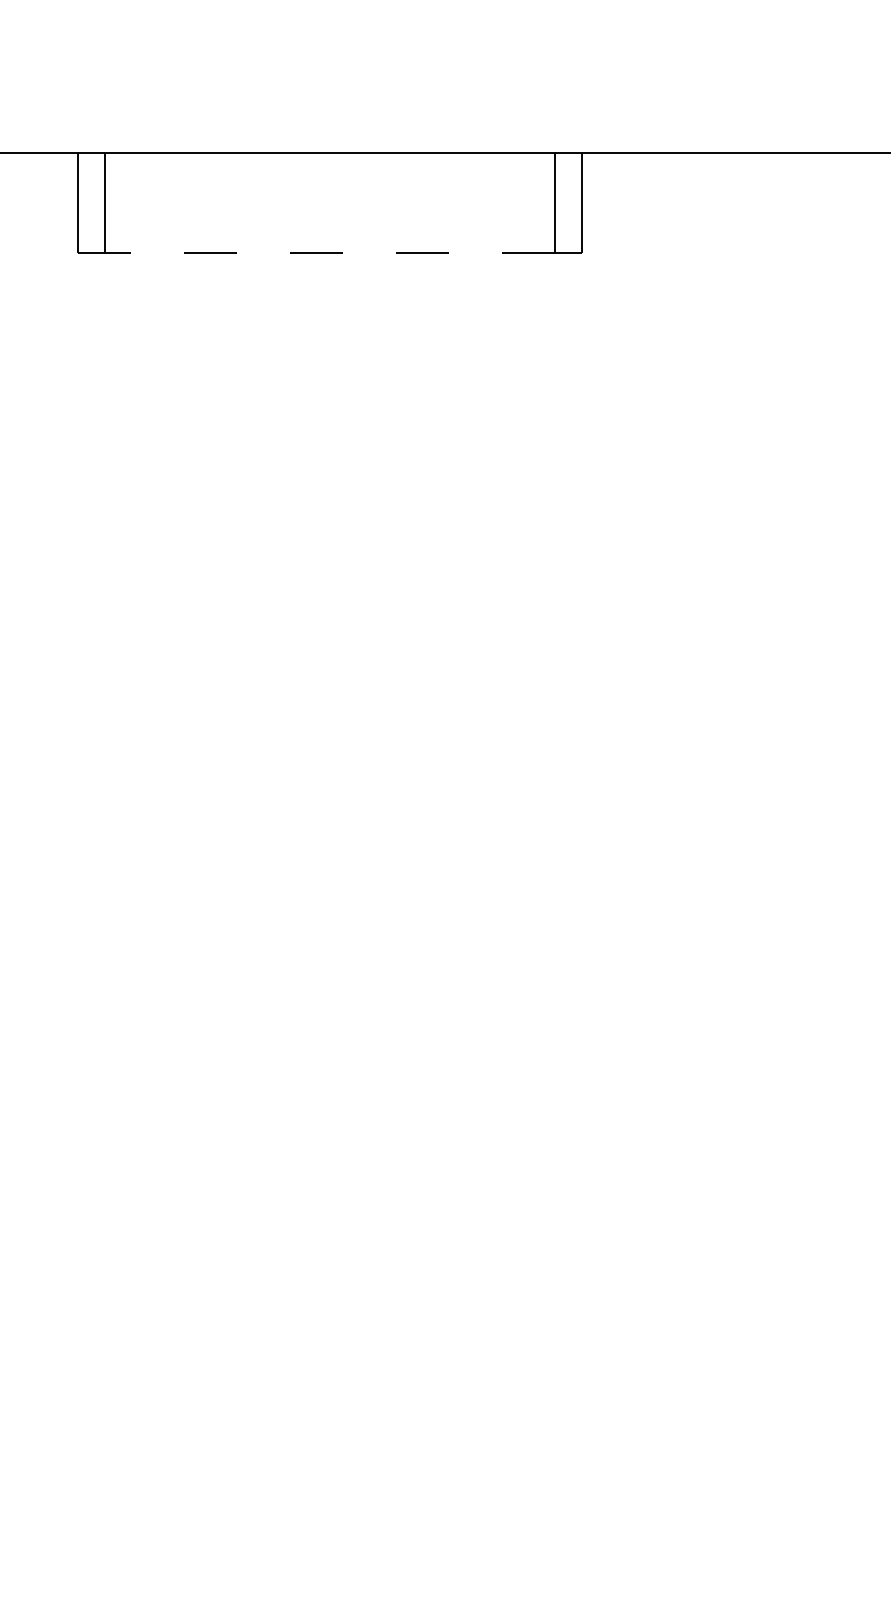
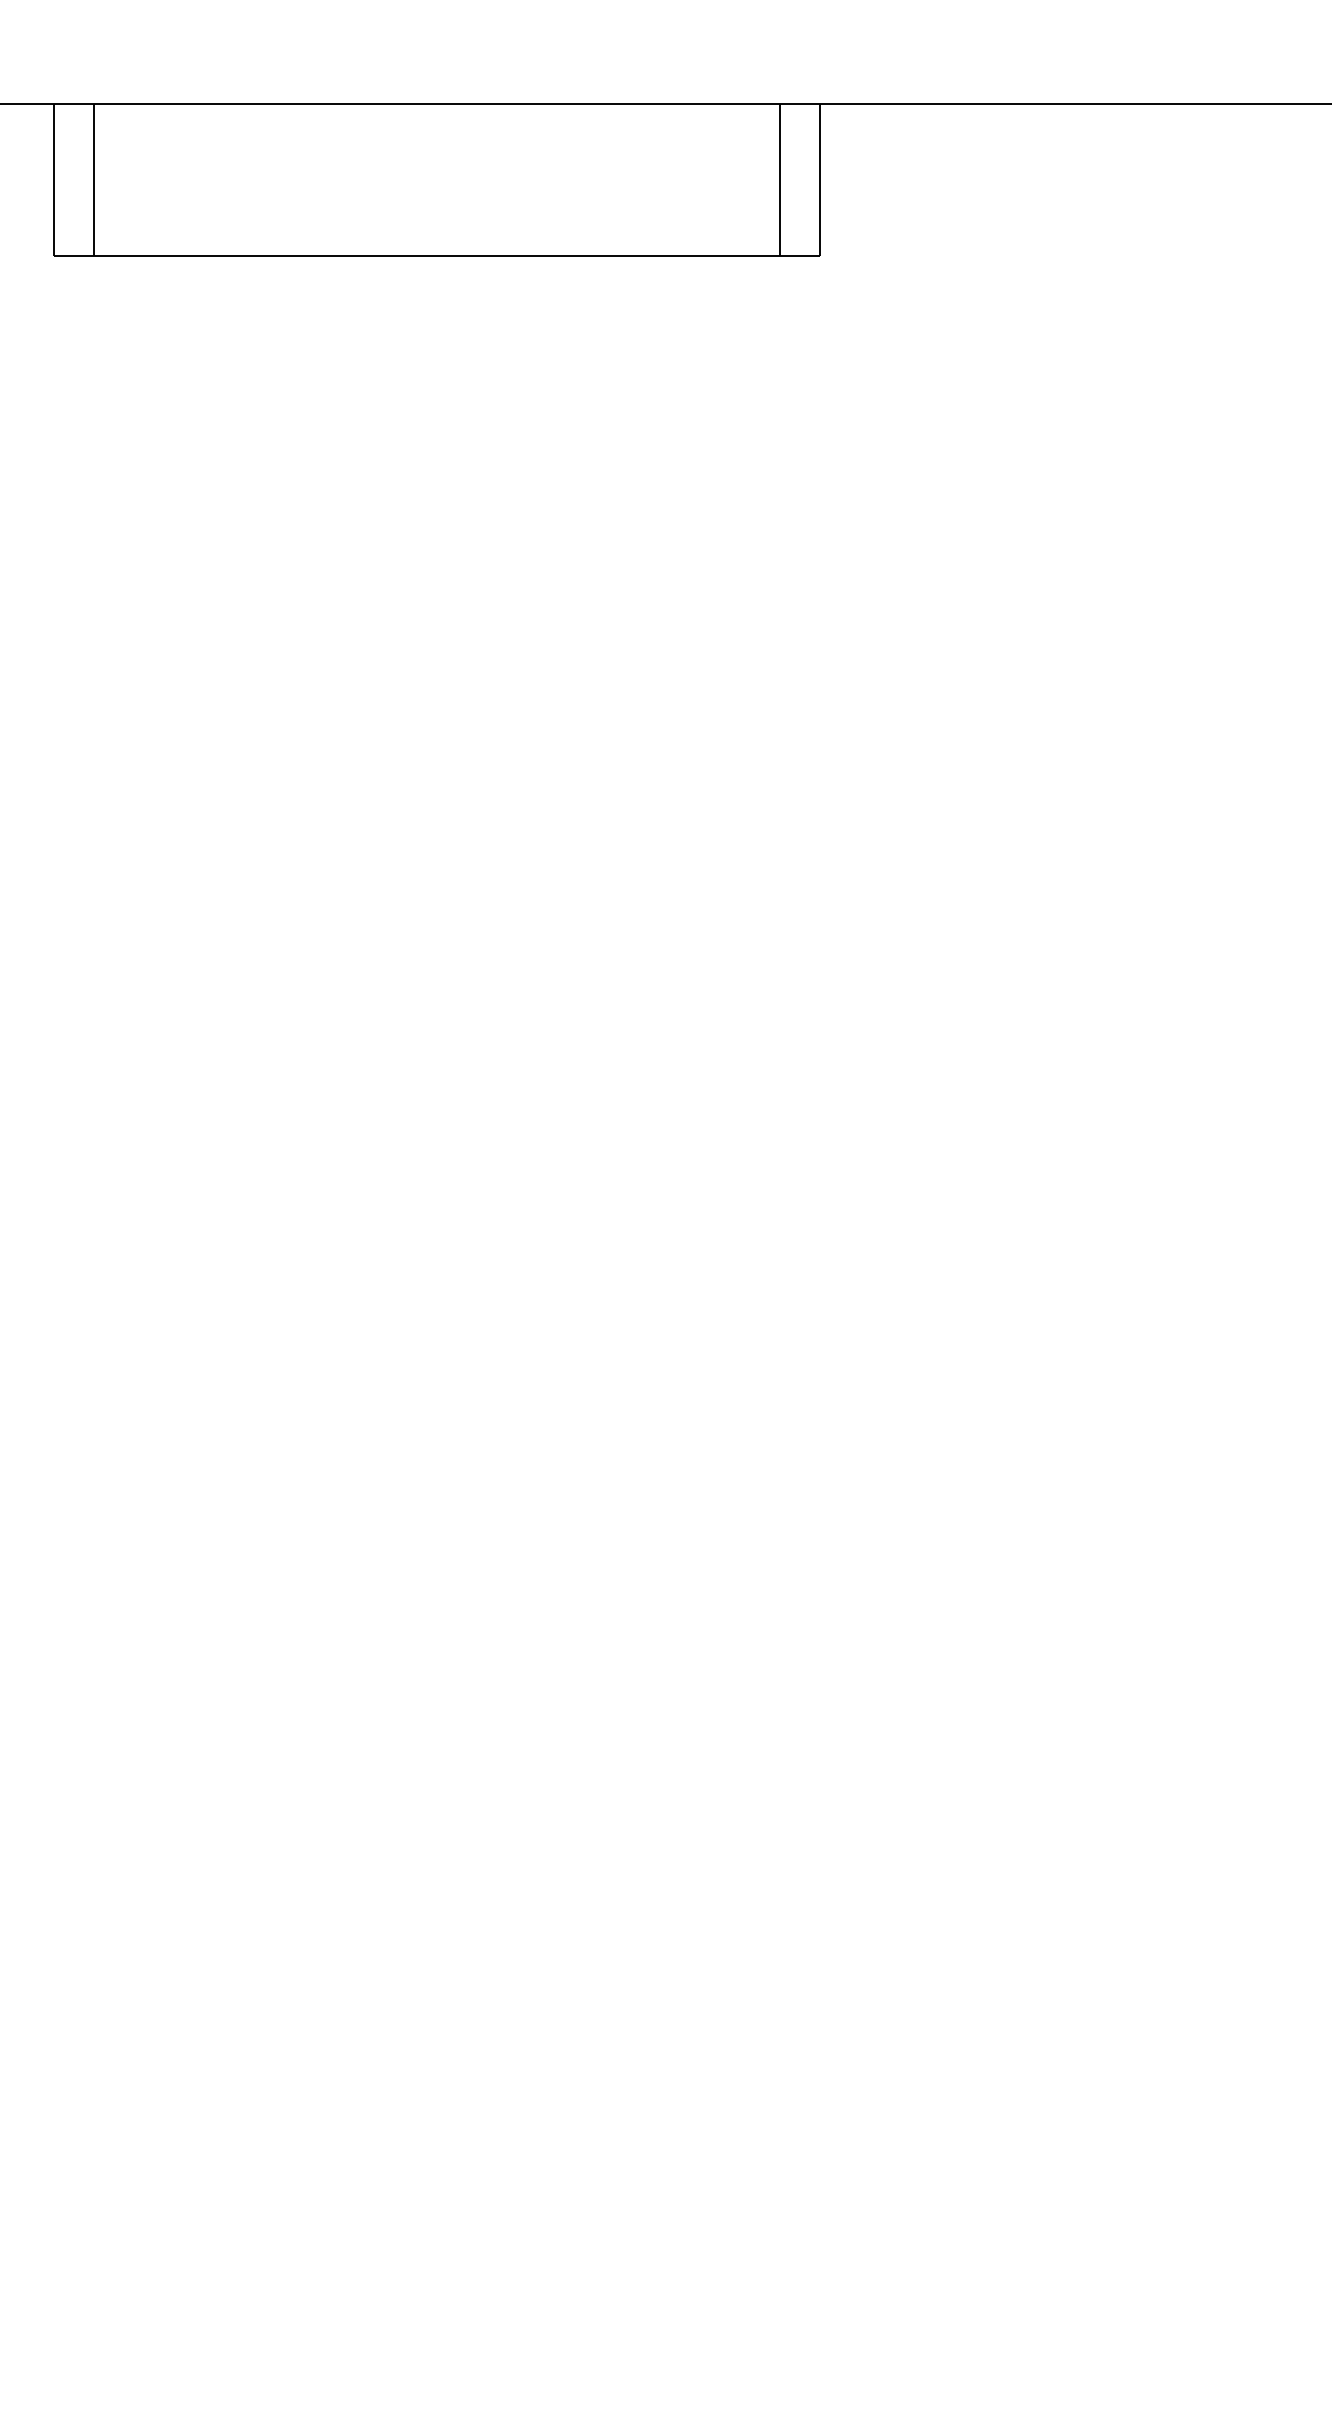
line: (329, 253) -> (436, 256), dashed -> solid

